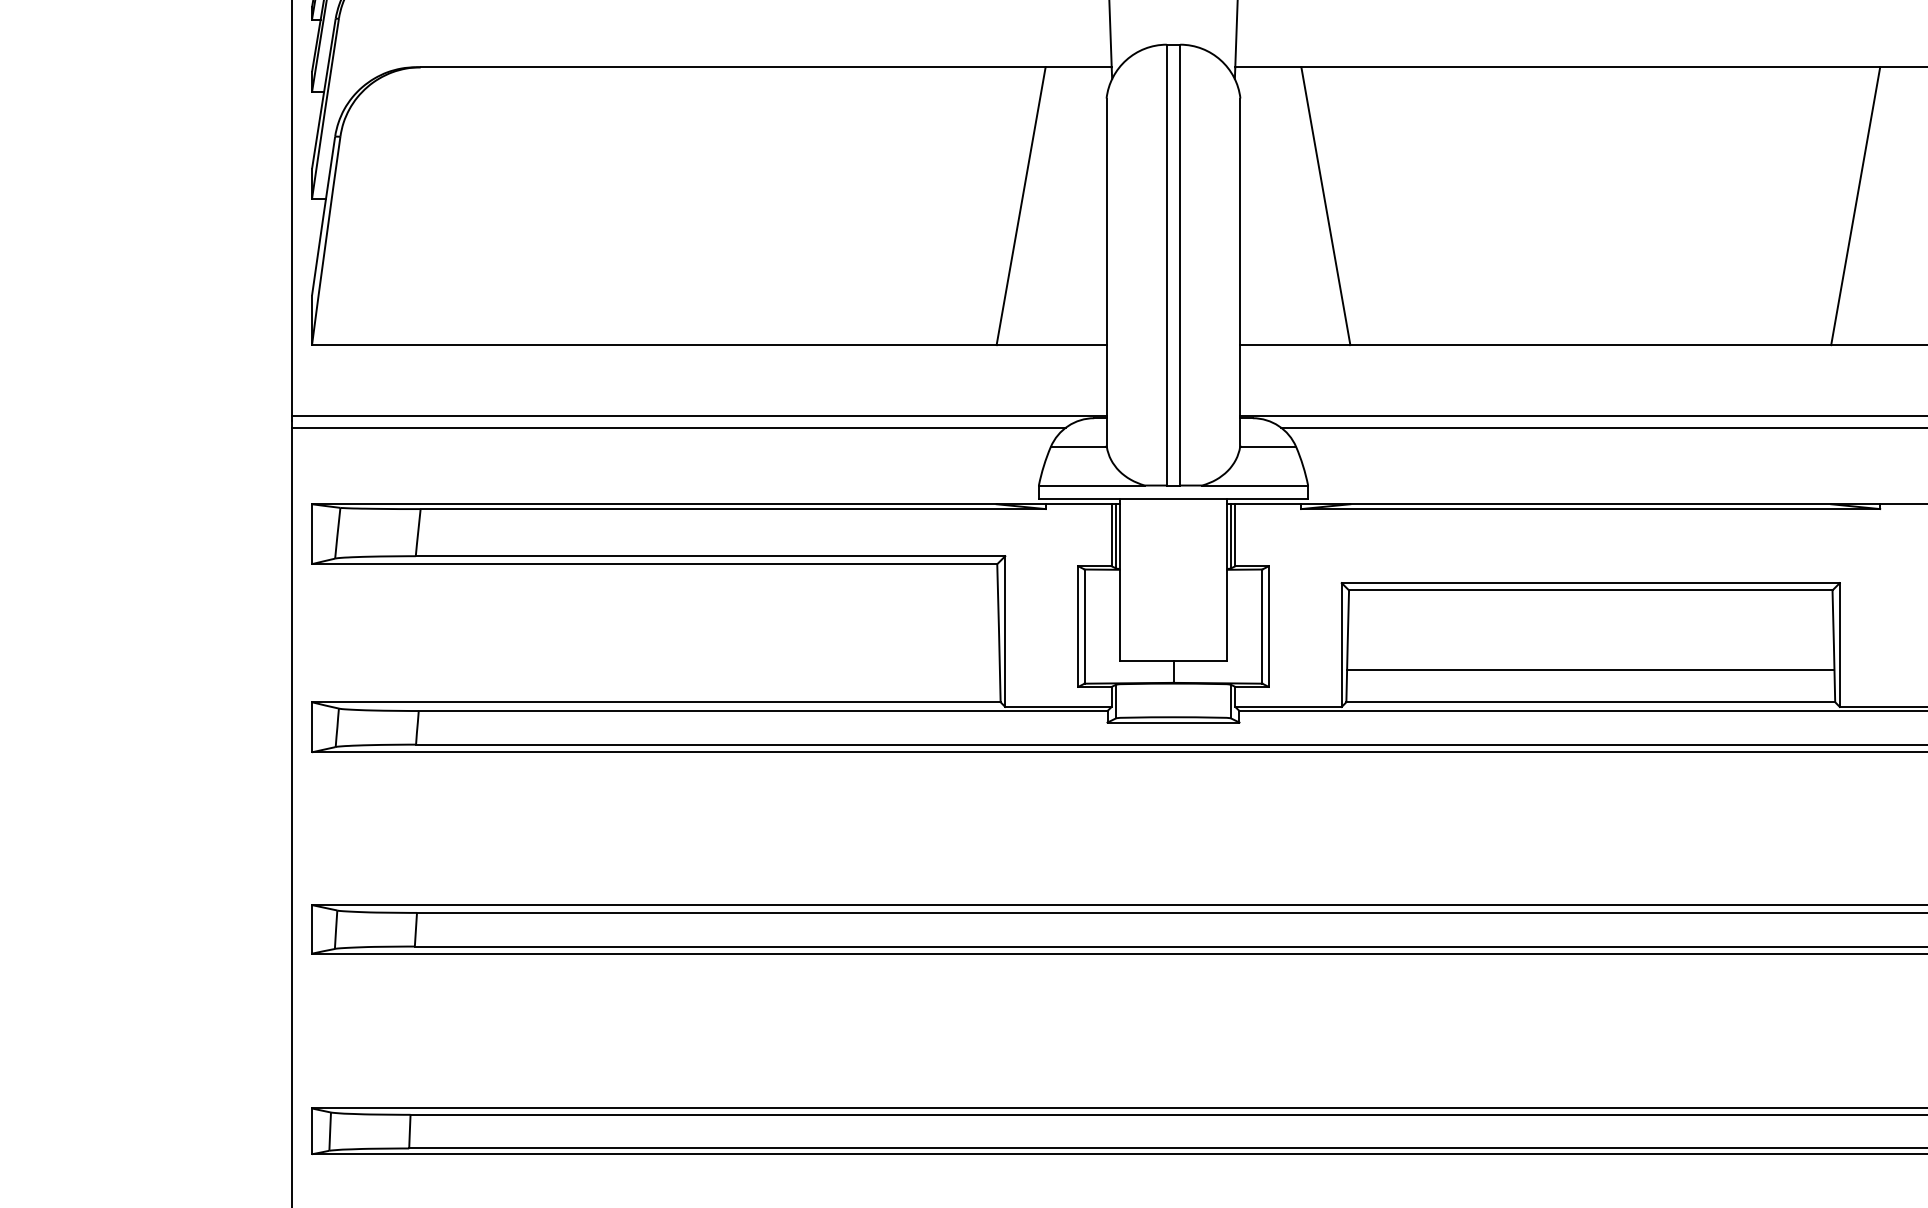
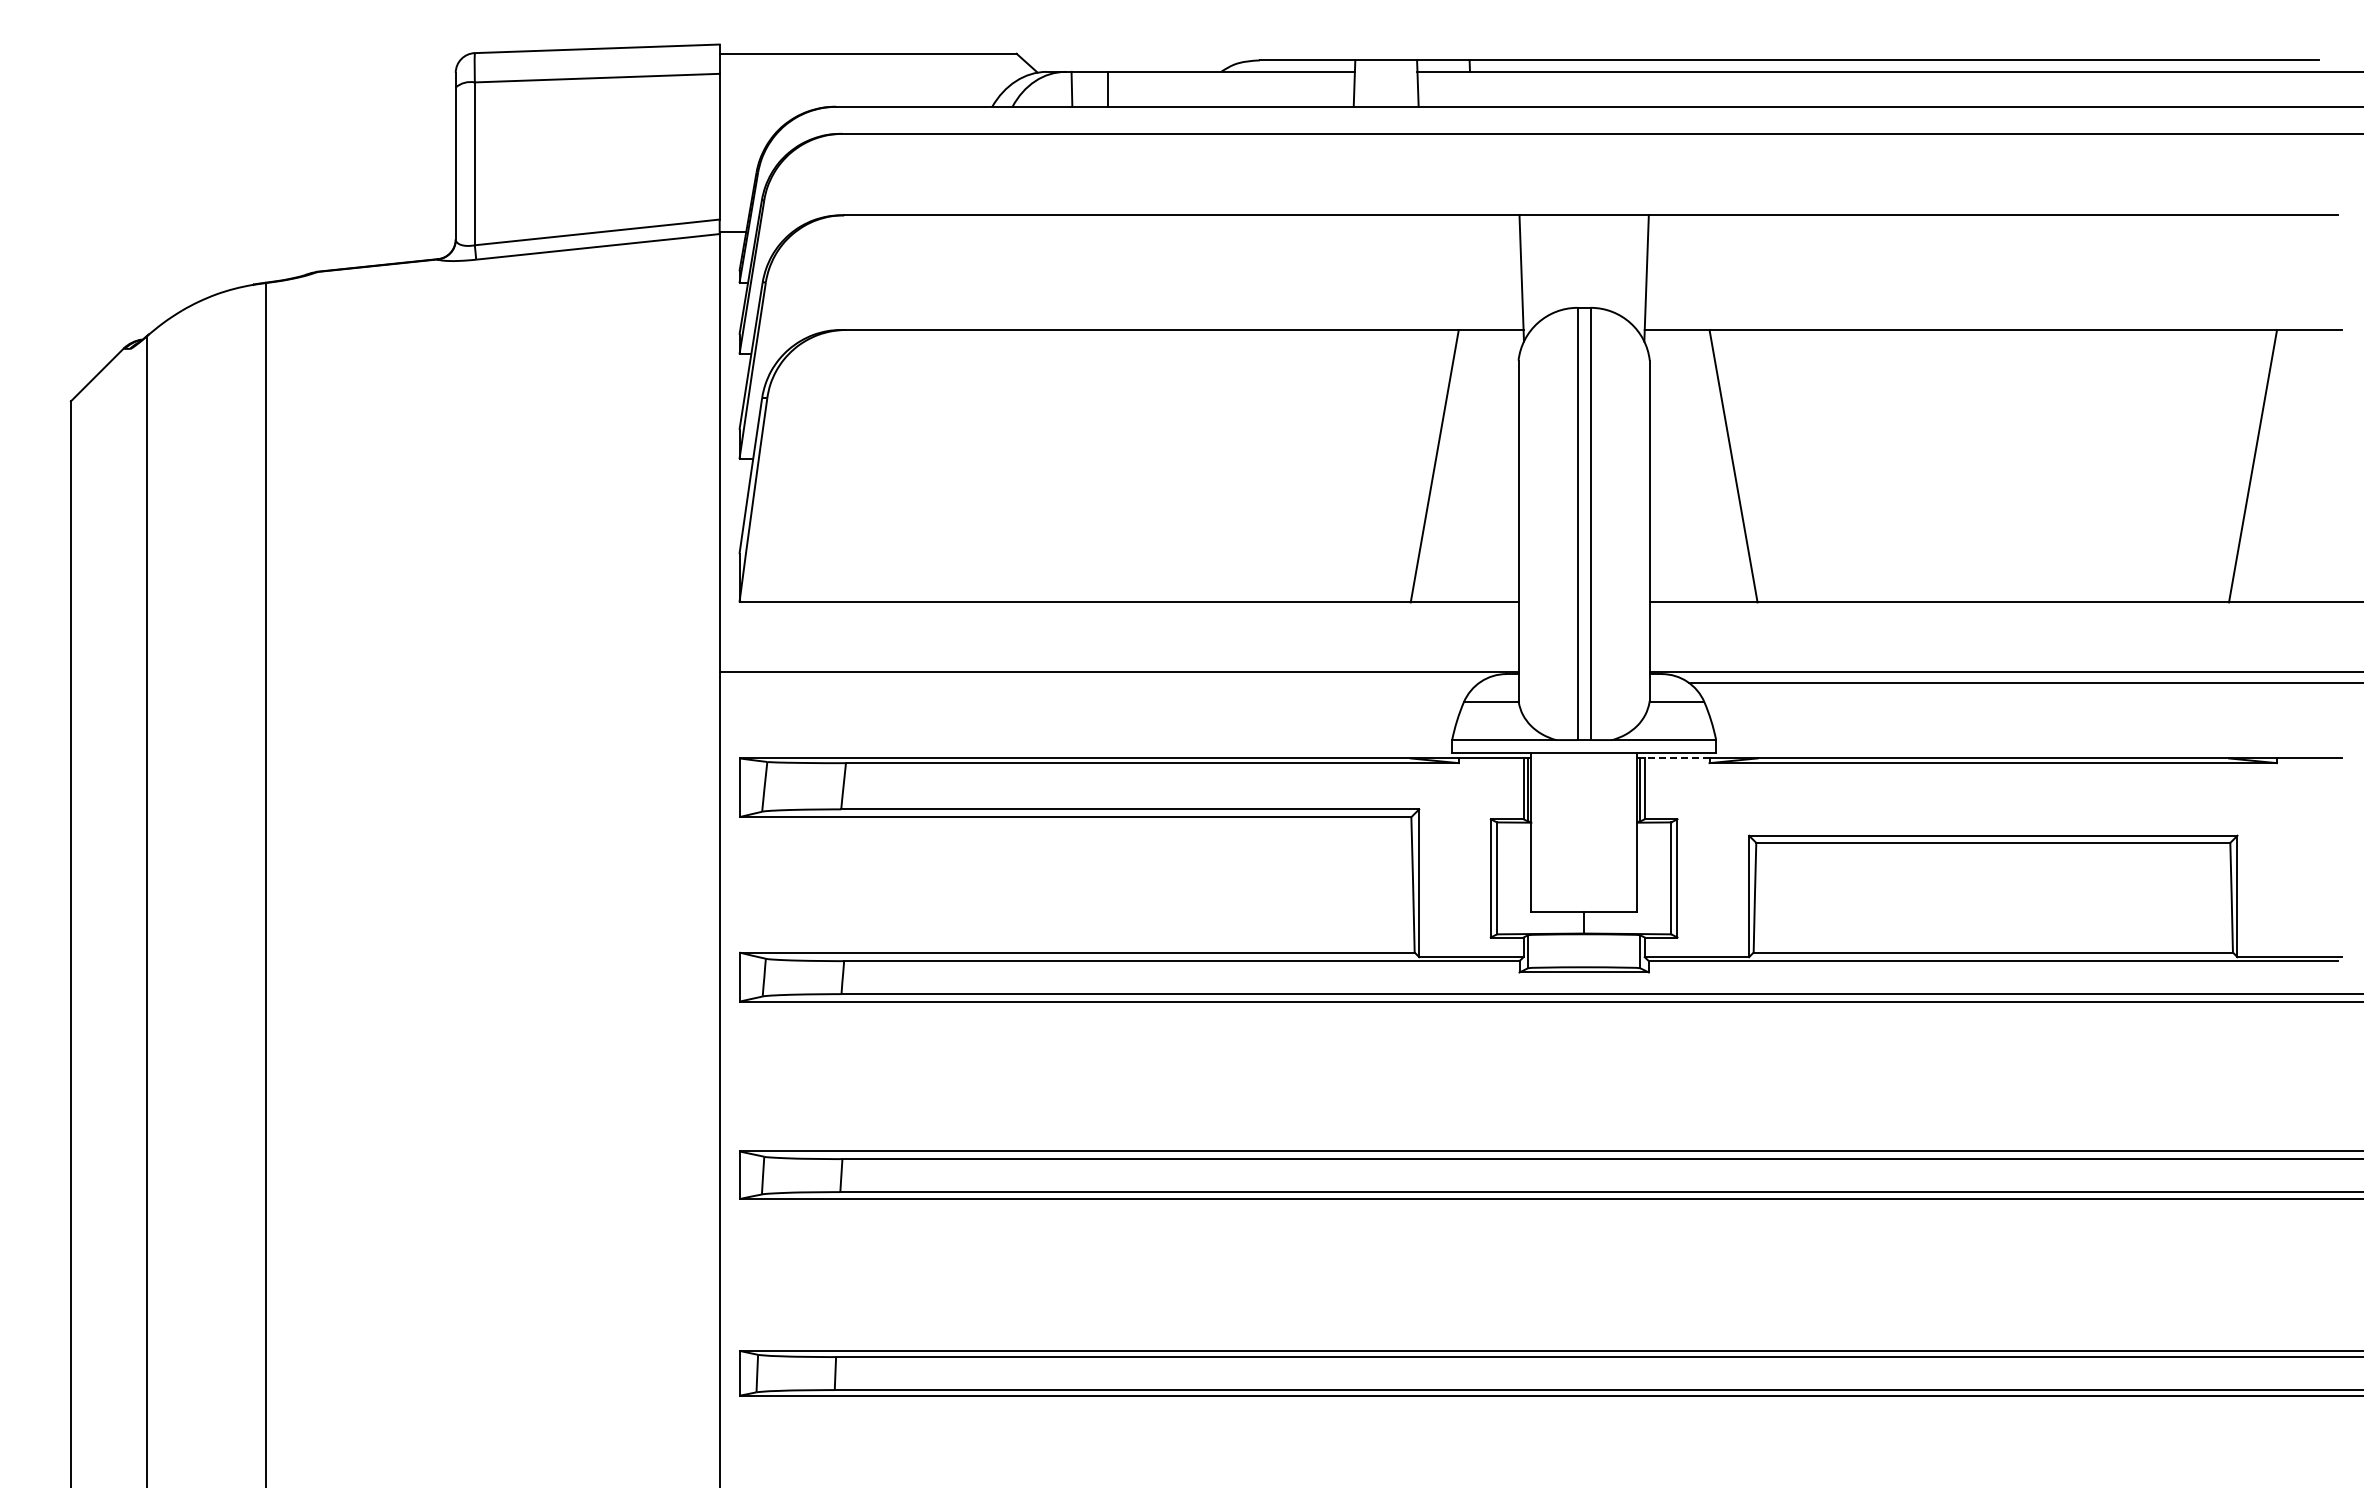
line: (678, 427) -> (1098, 683), removed
line: (1267, 504) -> (1676, 758), solid -> dashed
line: (1590, 669) -> (1993, 920), removed

